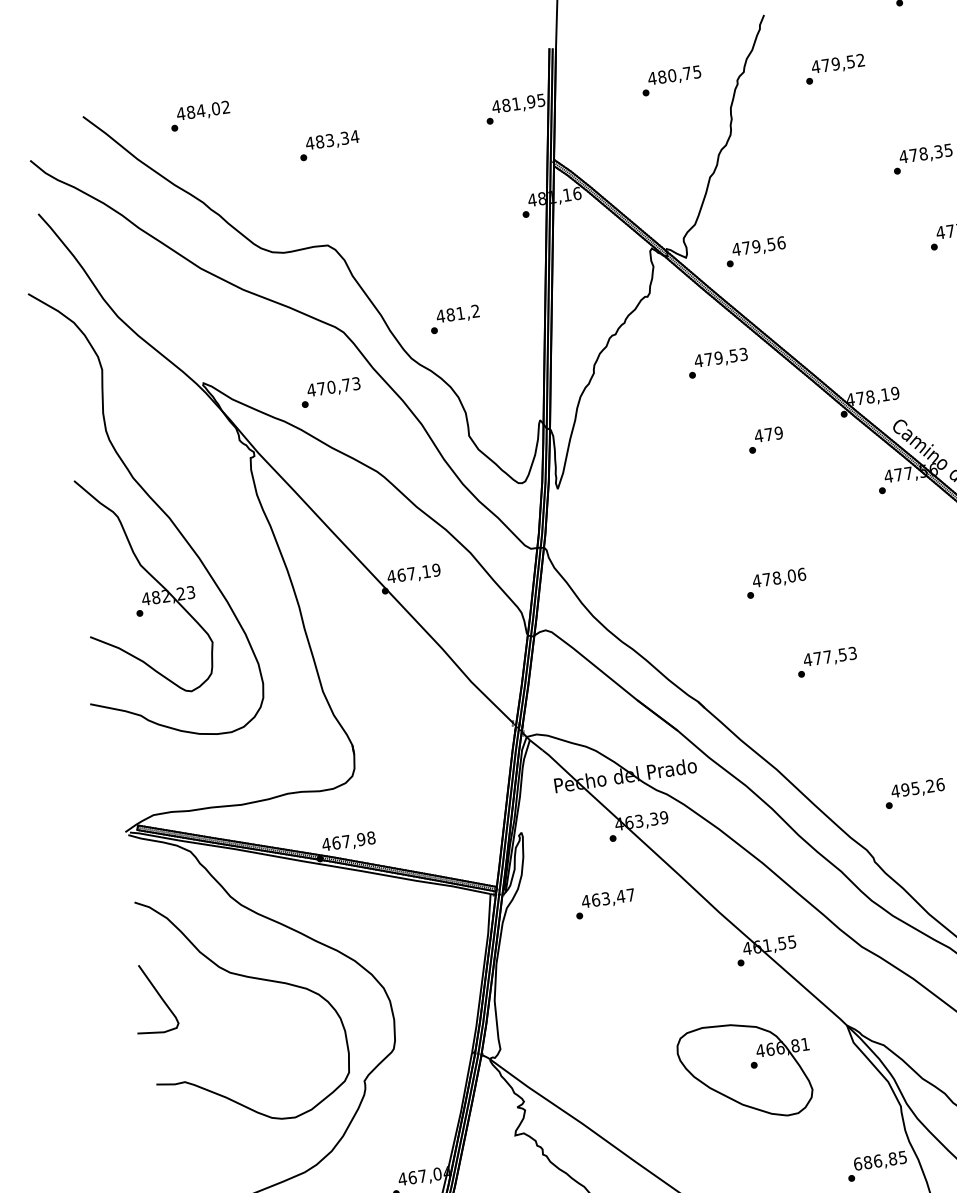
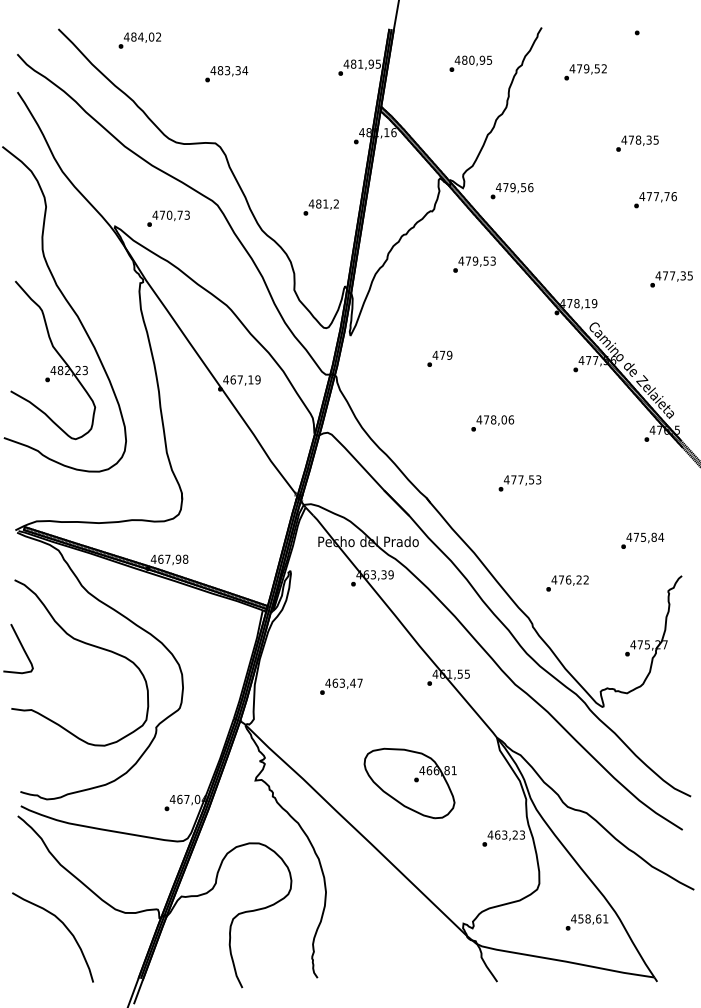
text: (687, 72) -> (482, 59), 480,75 -> 480,95
text: (453, 319) -> (320, 207), moved
text: (330, 392) -> (168, 218), moved
text: (765, 439) -> (439, 358), moved
text: (922, 786) -> (573, 579), 495,26 -> 476,22
text: (605, 903) -> (341, 686), moved
part: (745, 1071) -> (409, 783), moved
text: (878, 1160) -> (505, 834), 686,85 -> 463,23

